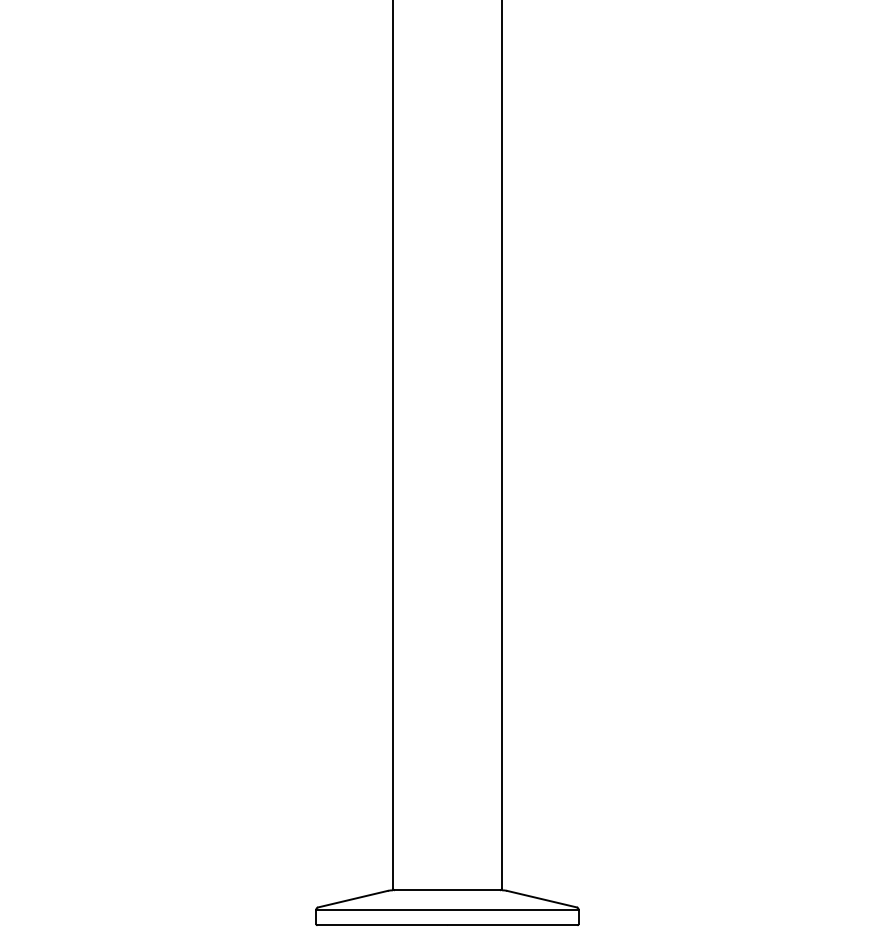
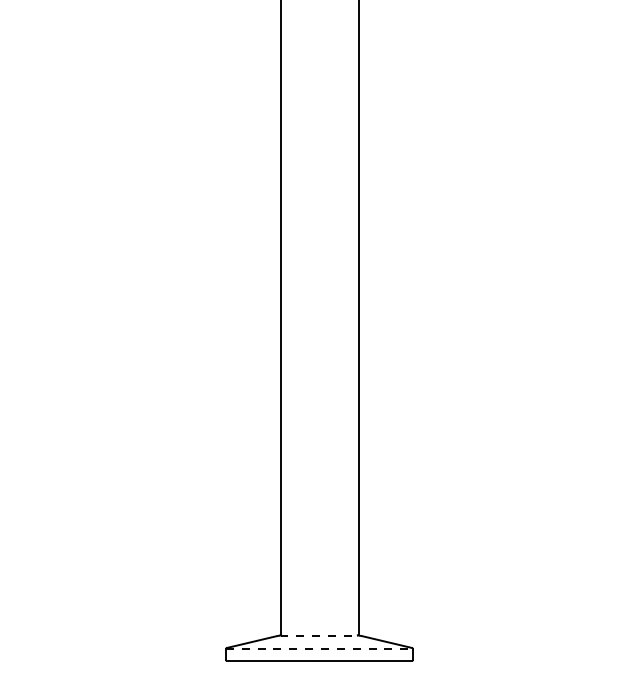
line: (447, 890) -> (319, 635), solid -> dashed
line: (447, 909) -> (319, 649), solid -> dashed

